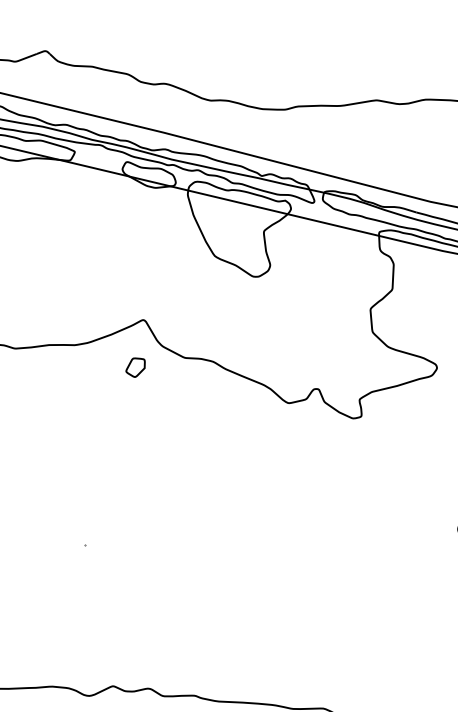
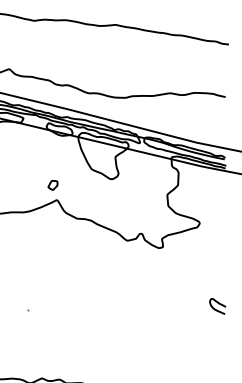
part: (134, 367) -> (52, 185), moved

